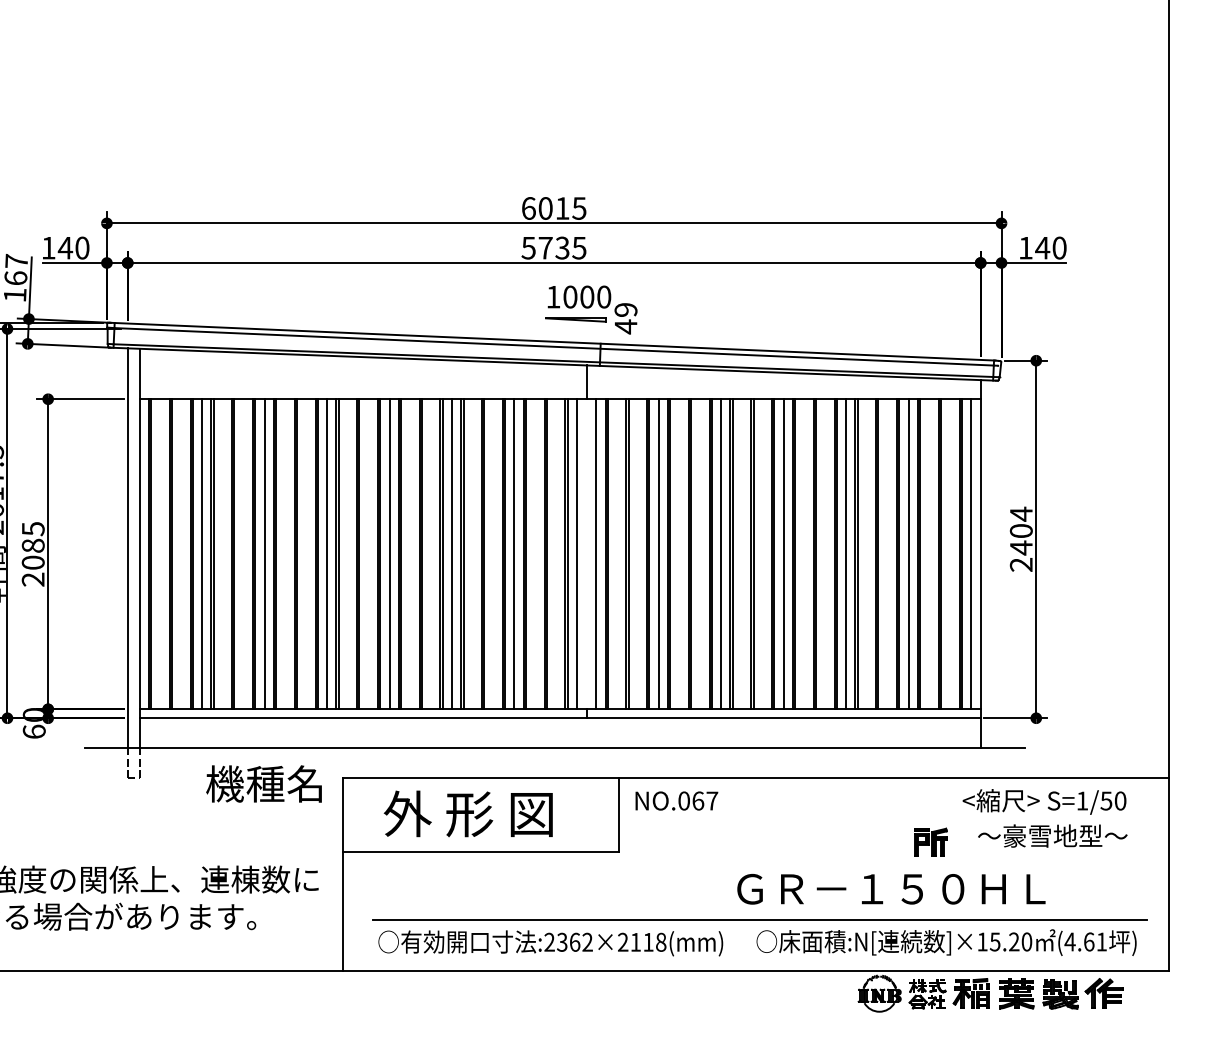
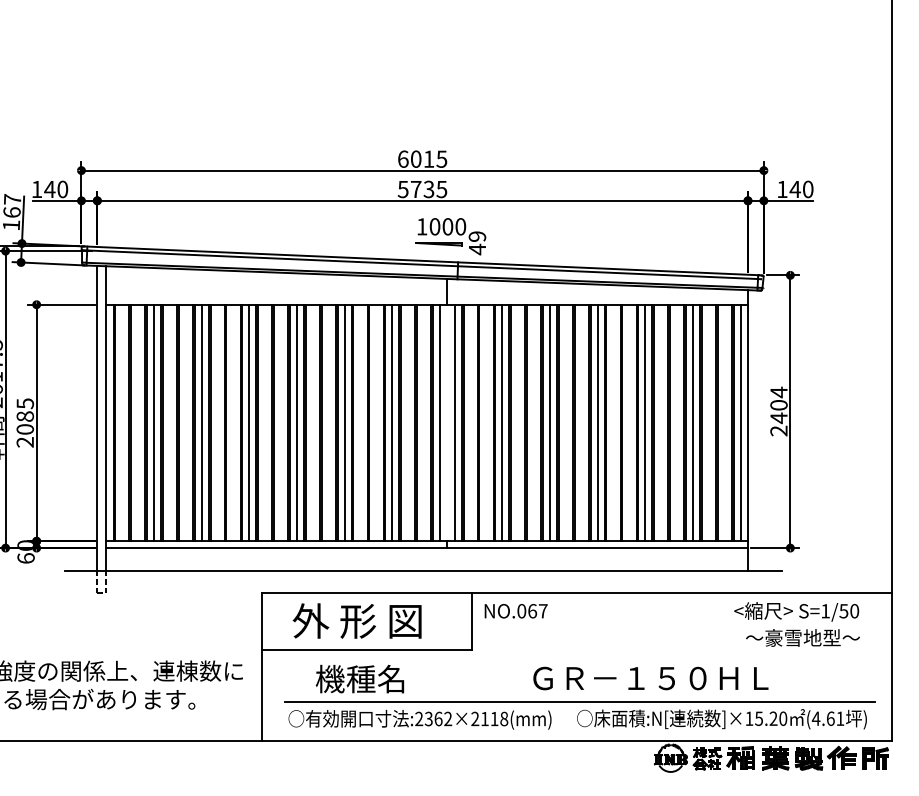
text: (263, 783) -> (359, 678), moved
part: (930, 841) -> (875, 758), moved
text: (891, 889) -> (650, 678), moved

